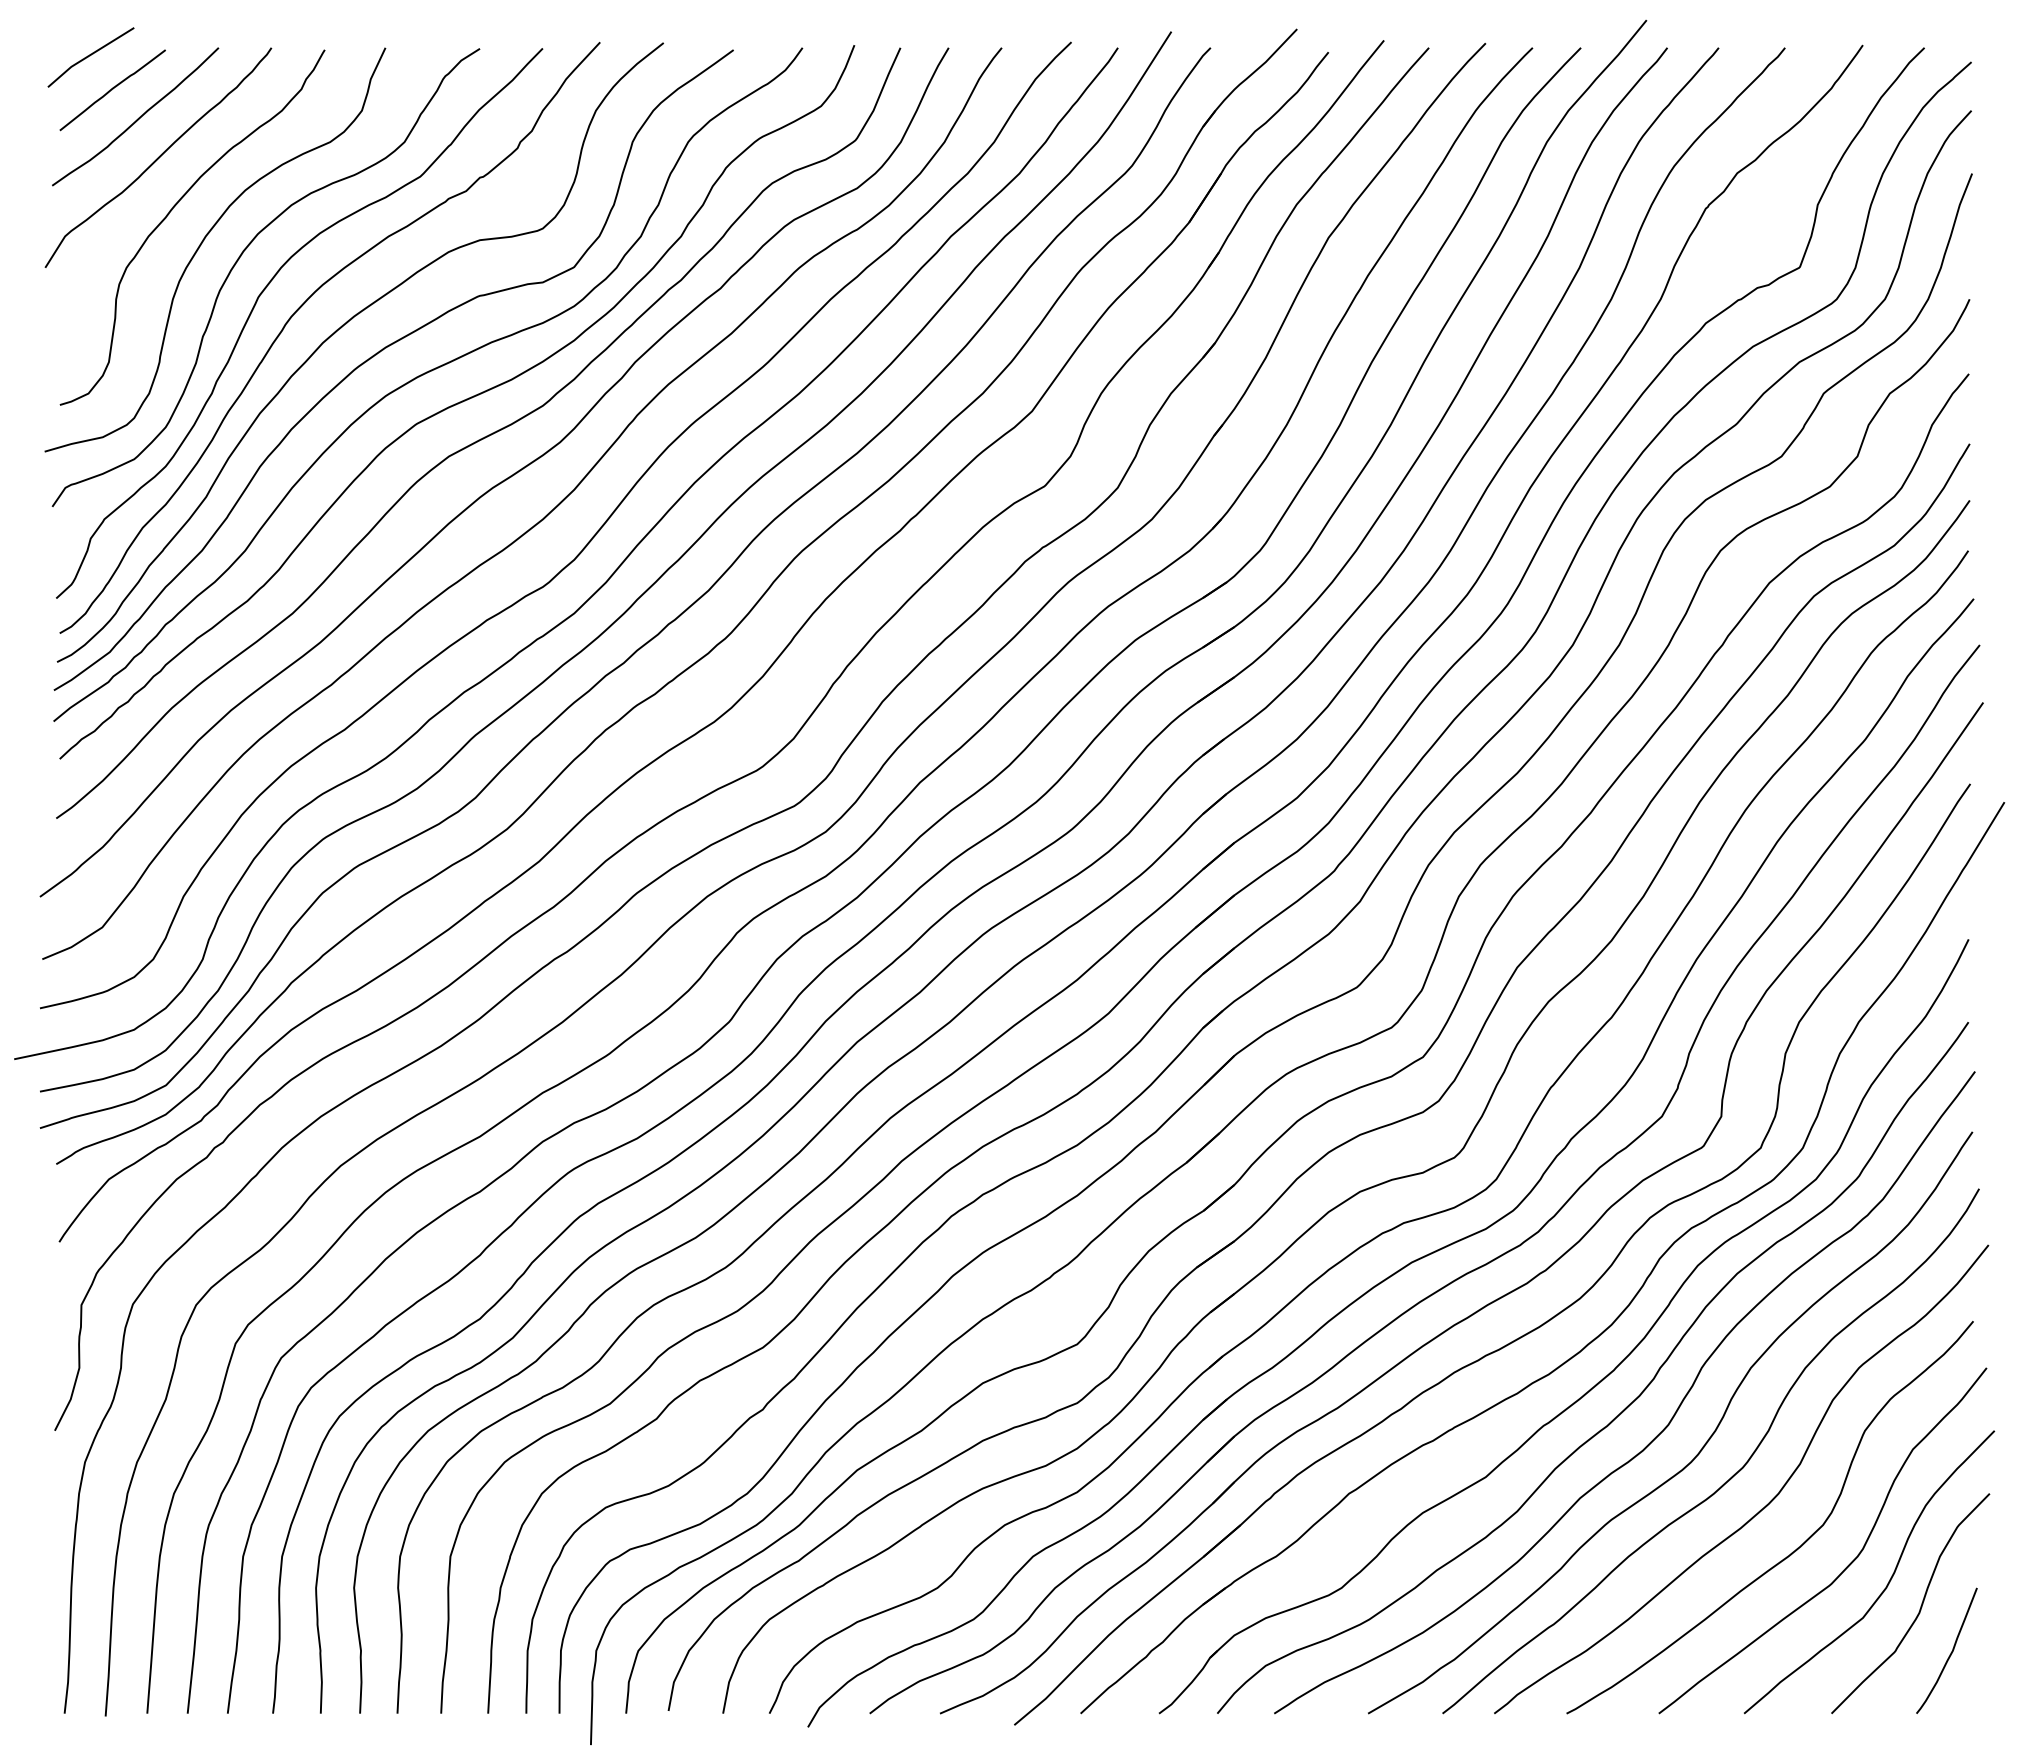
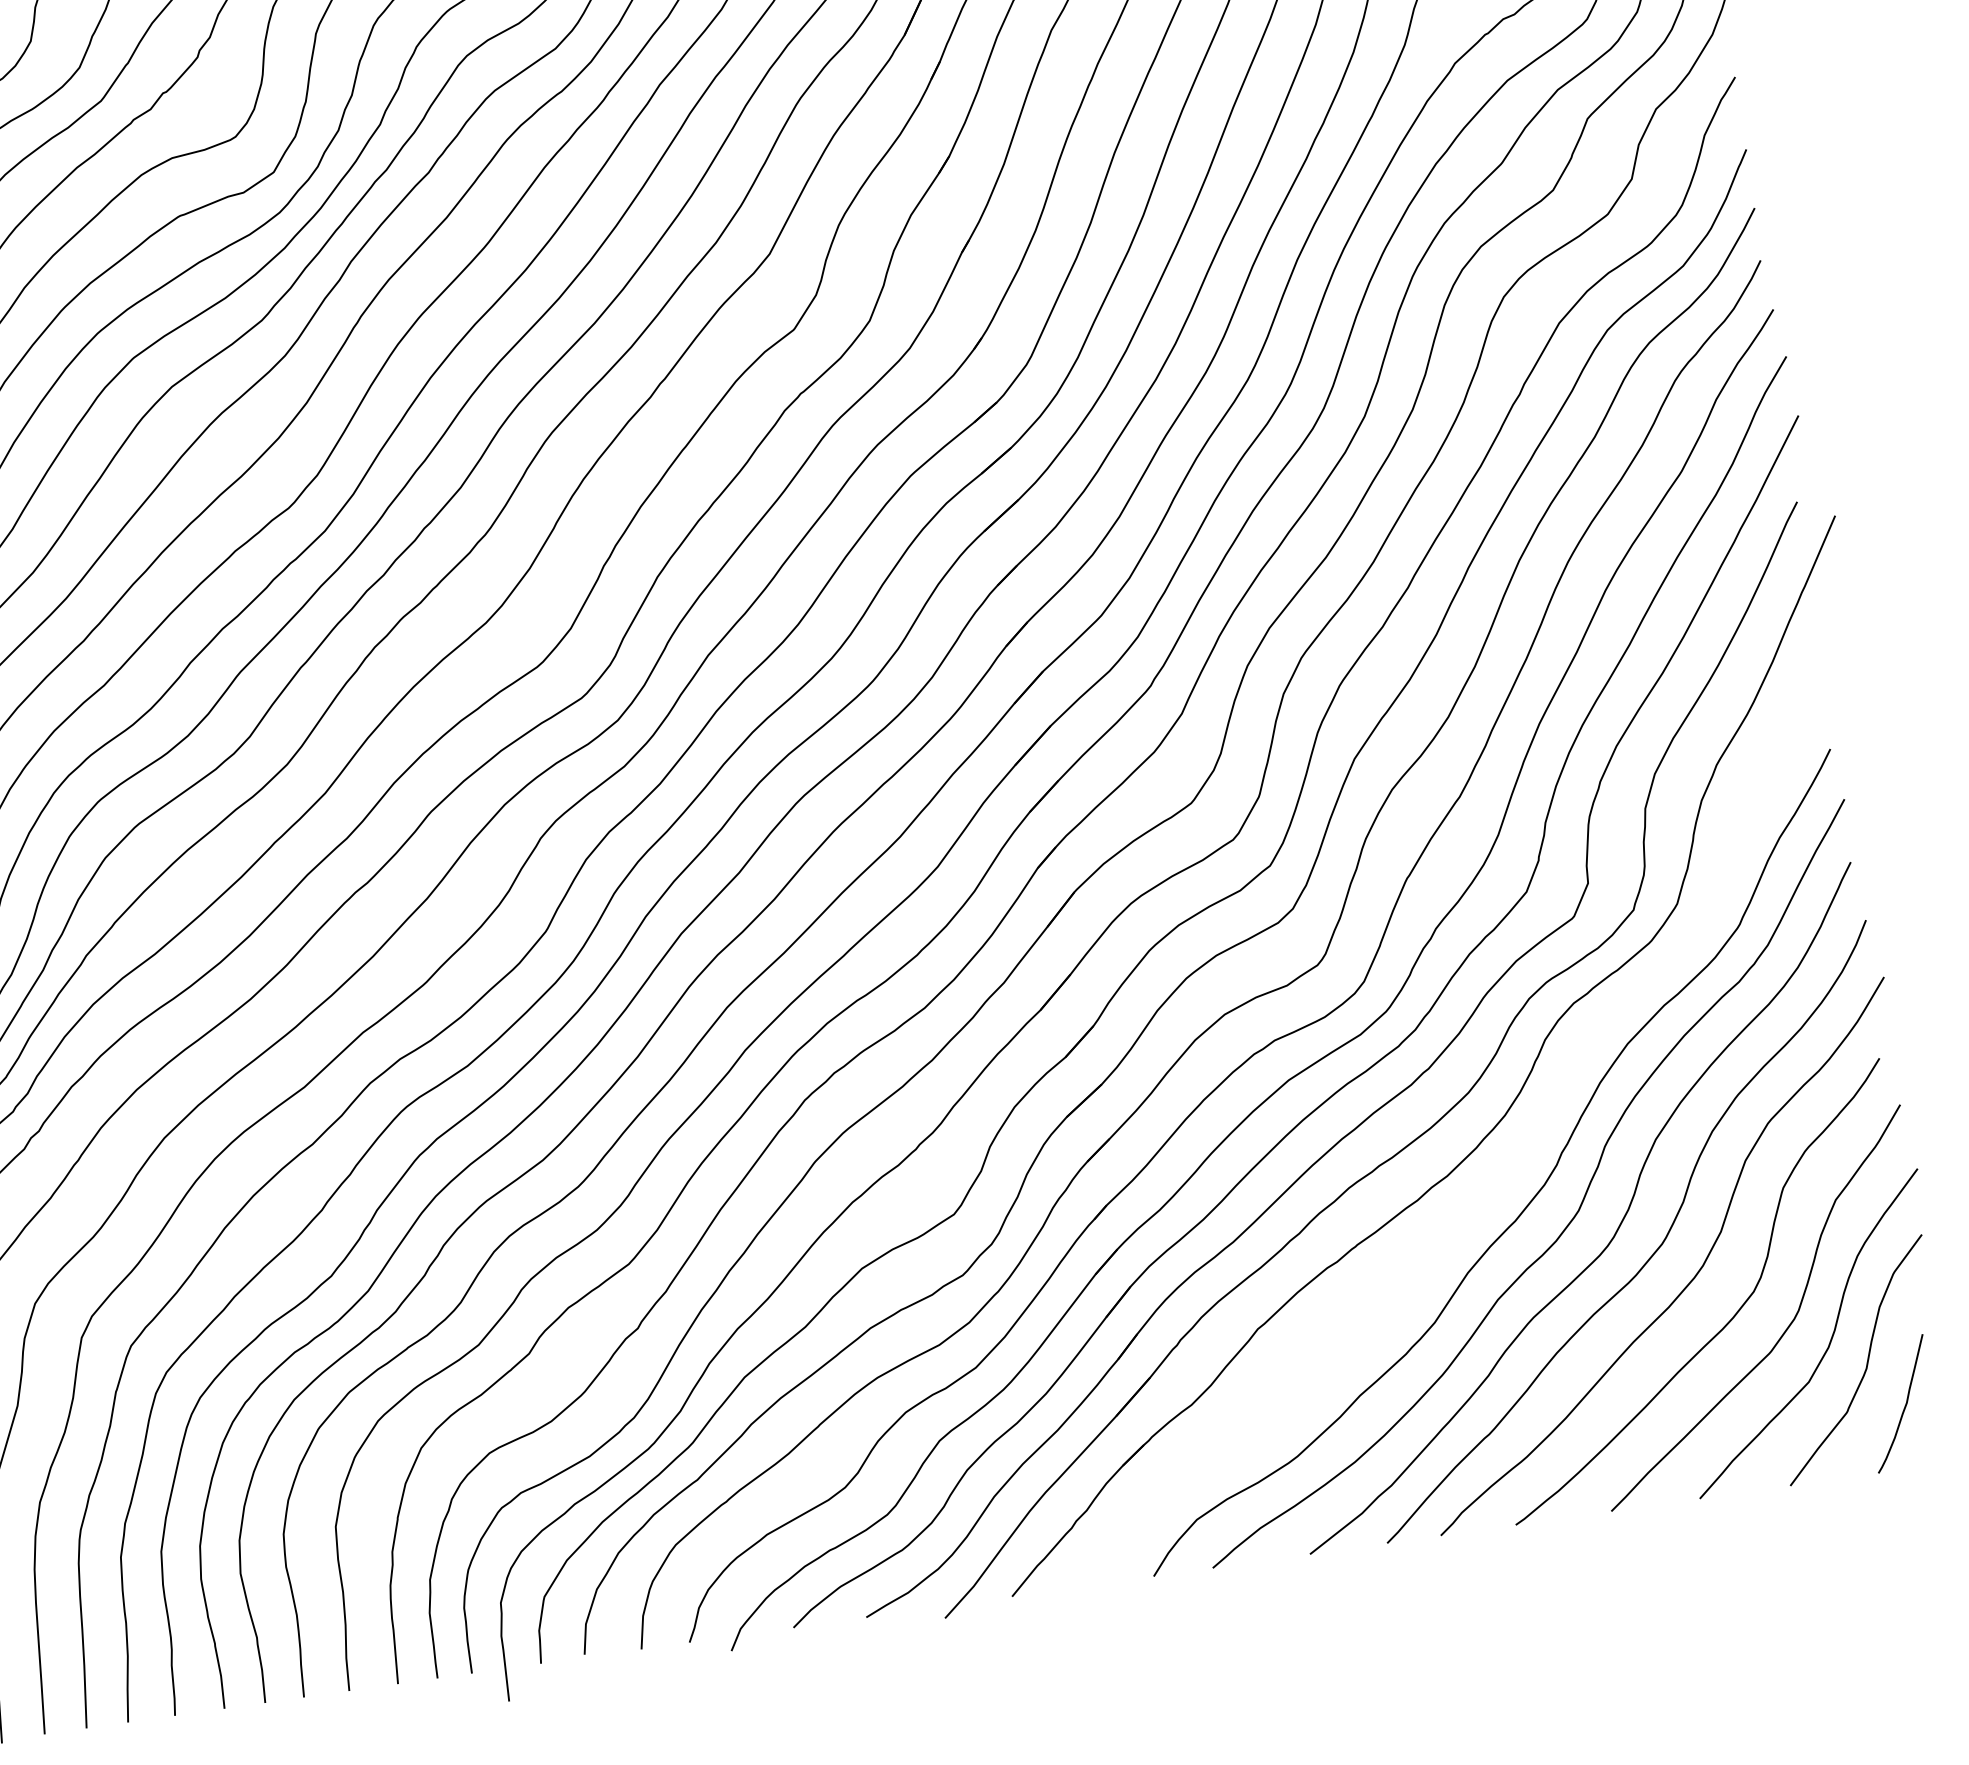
part: (1604, 1376) -> (1505, 1169), removed

